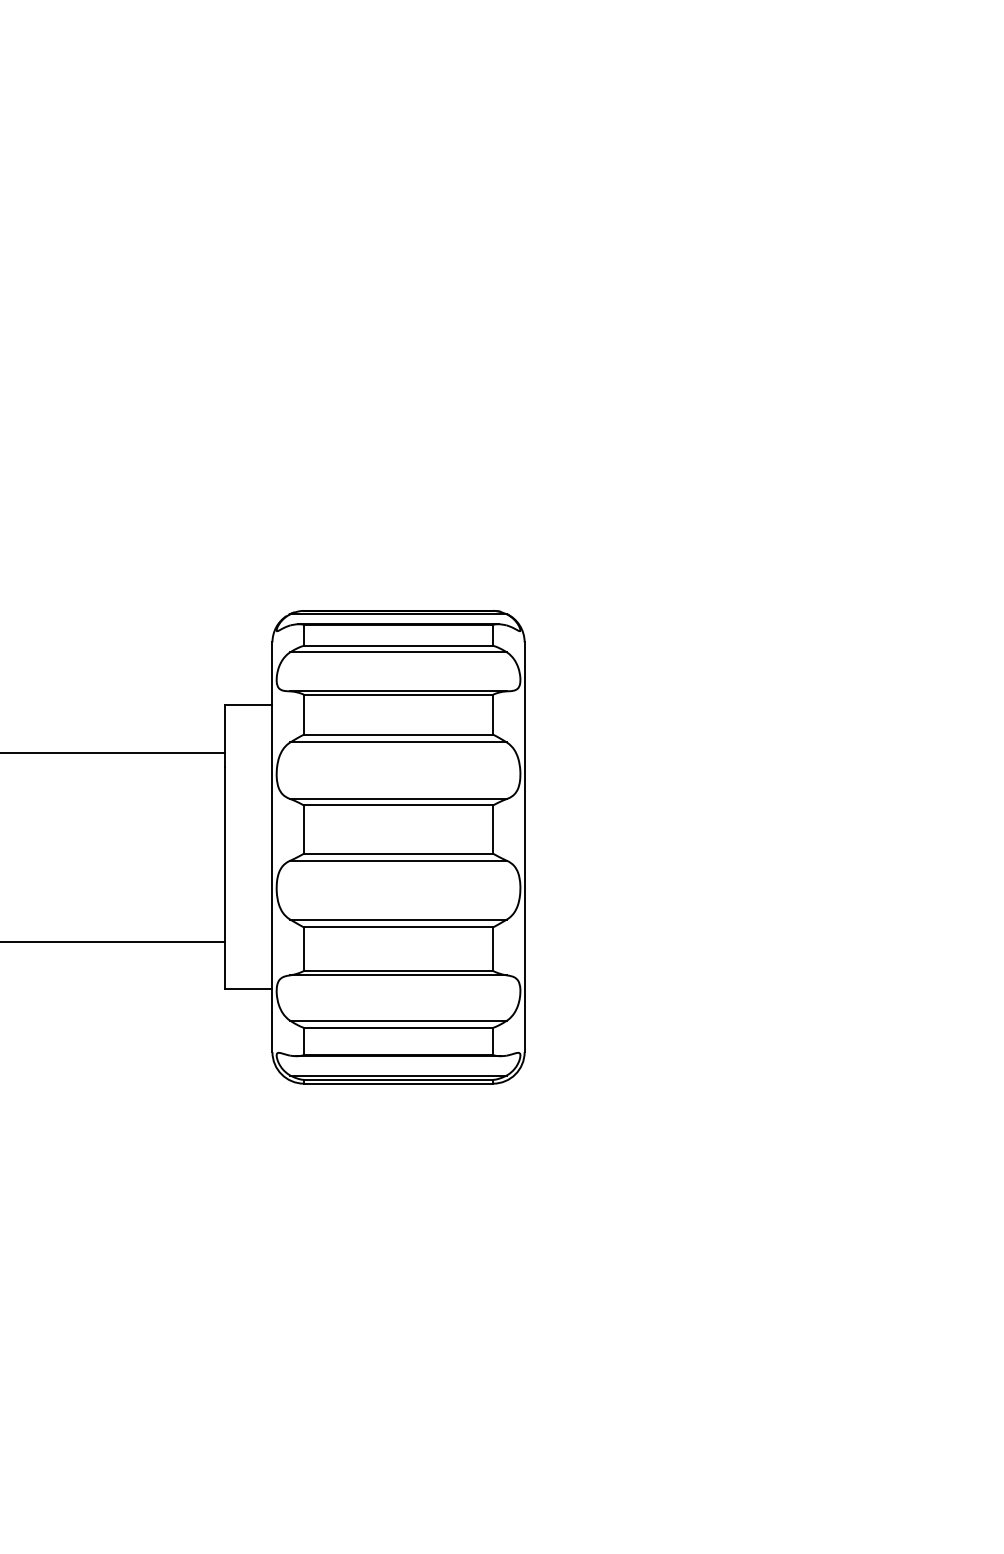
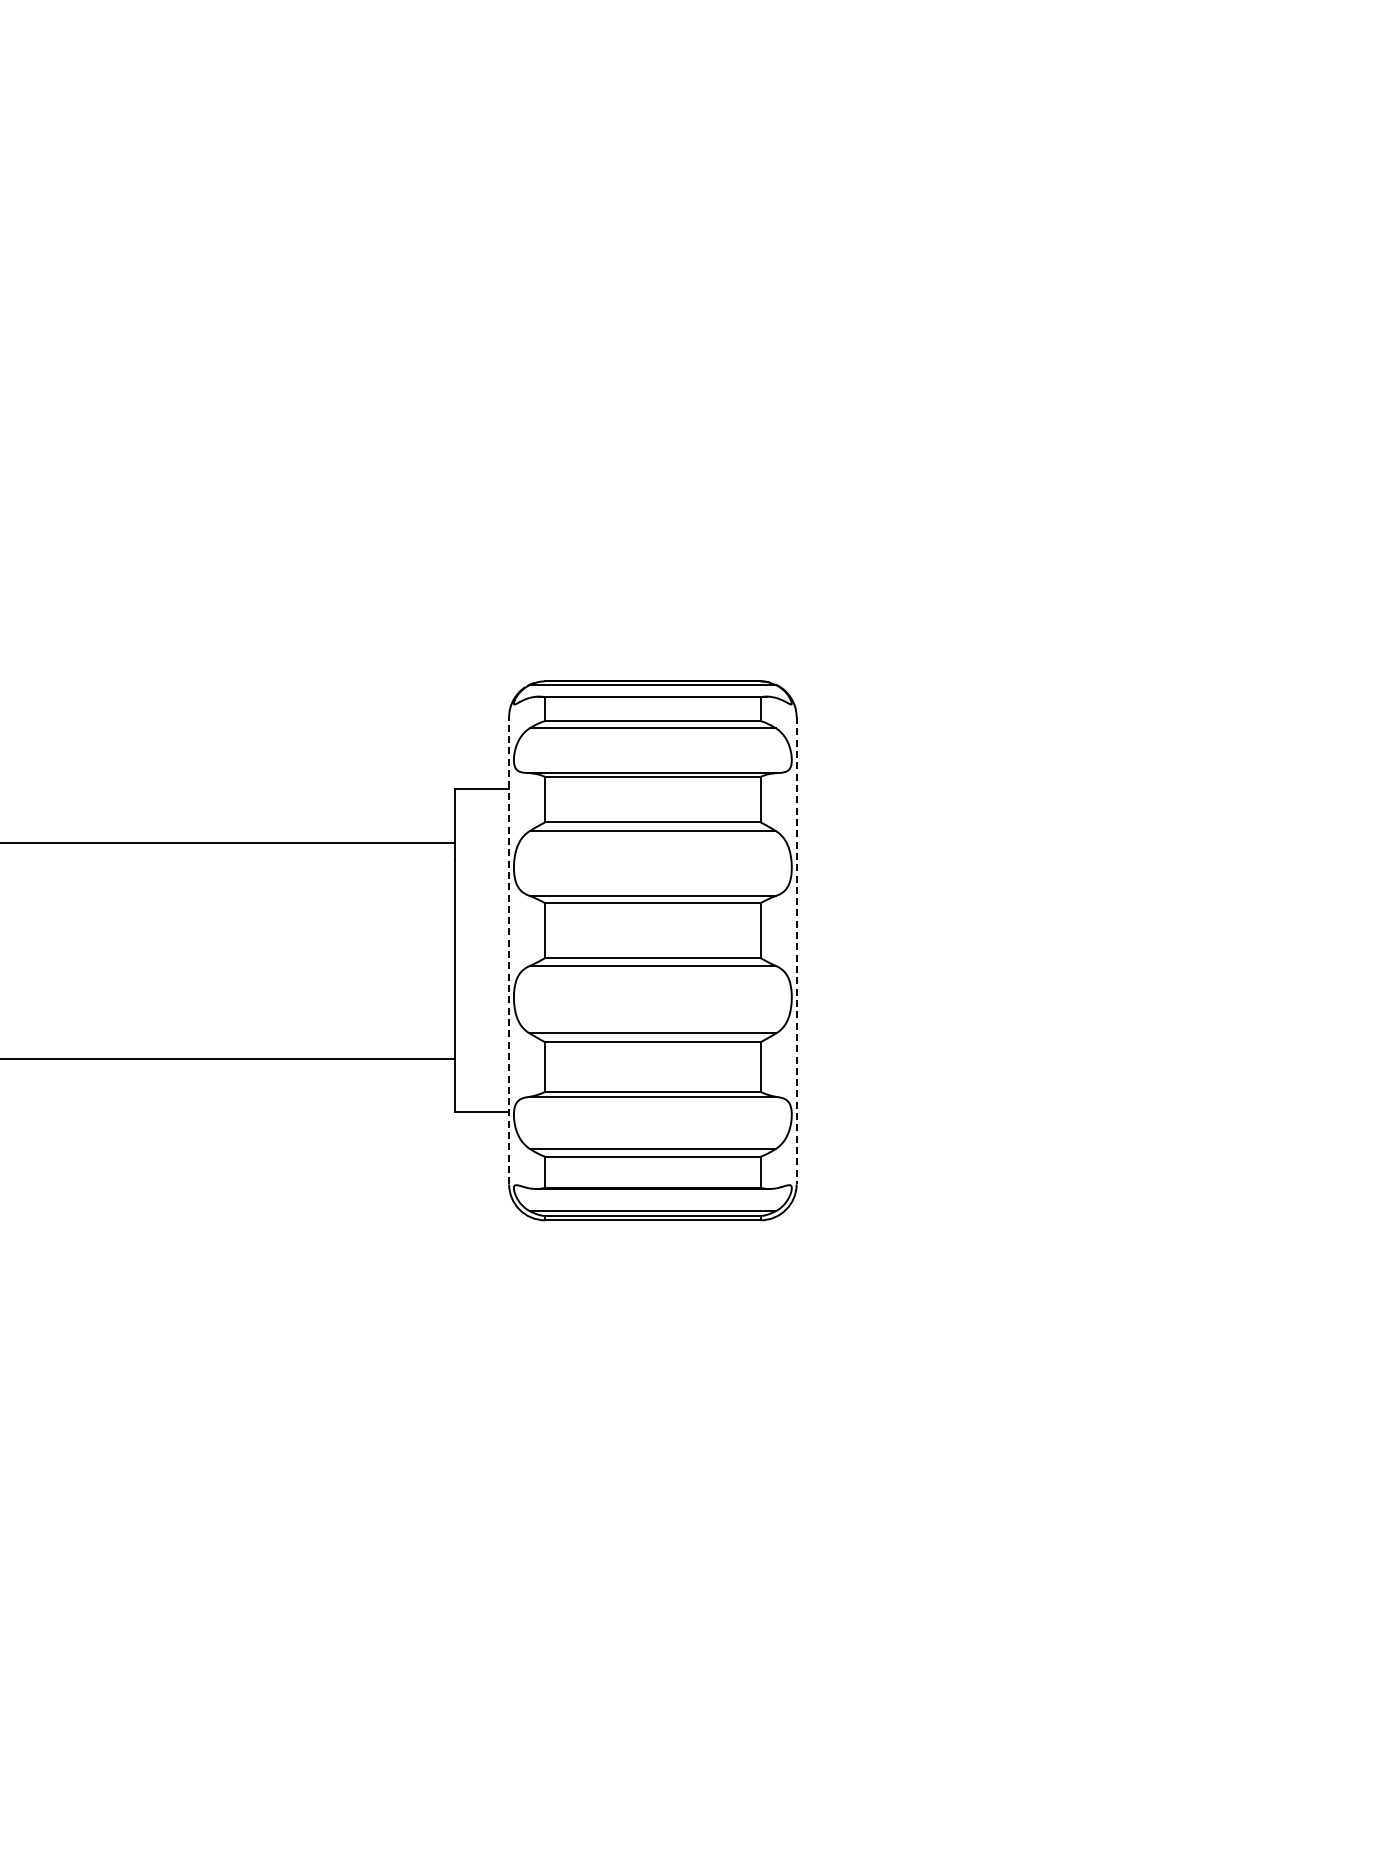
line: (272, 846) -> (509, 950), solid -> dashed
line: (524, 846) -> (796, 950), solid -> dashed

